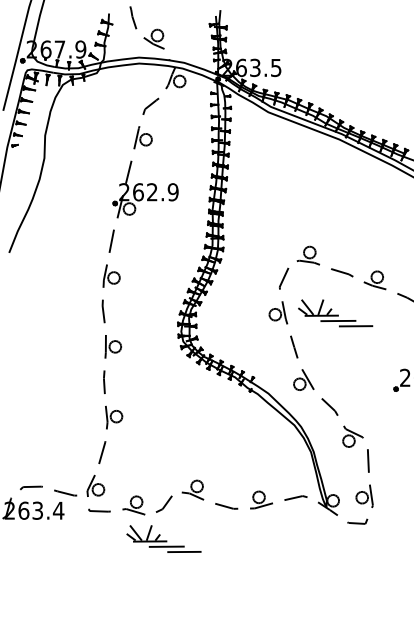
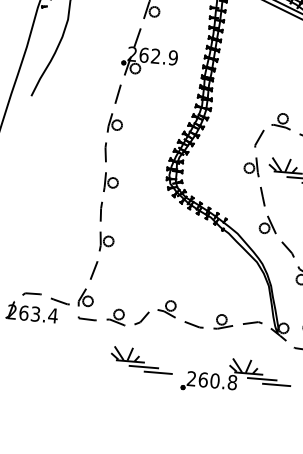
part: (163, 538) -> (141, 359), moved
part: (282, 562) -> (236, 376), added

